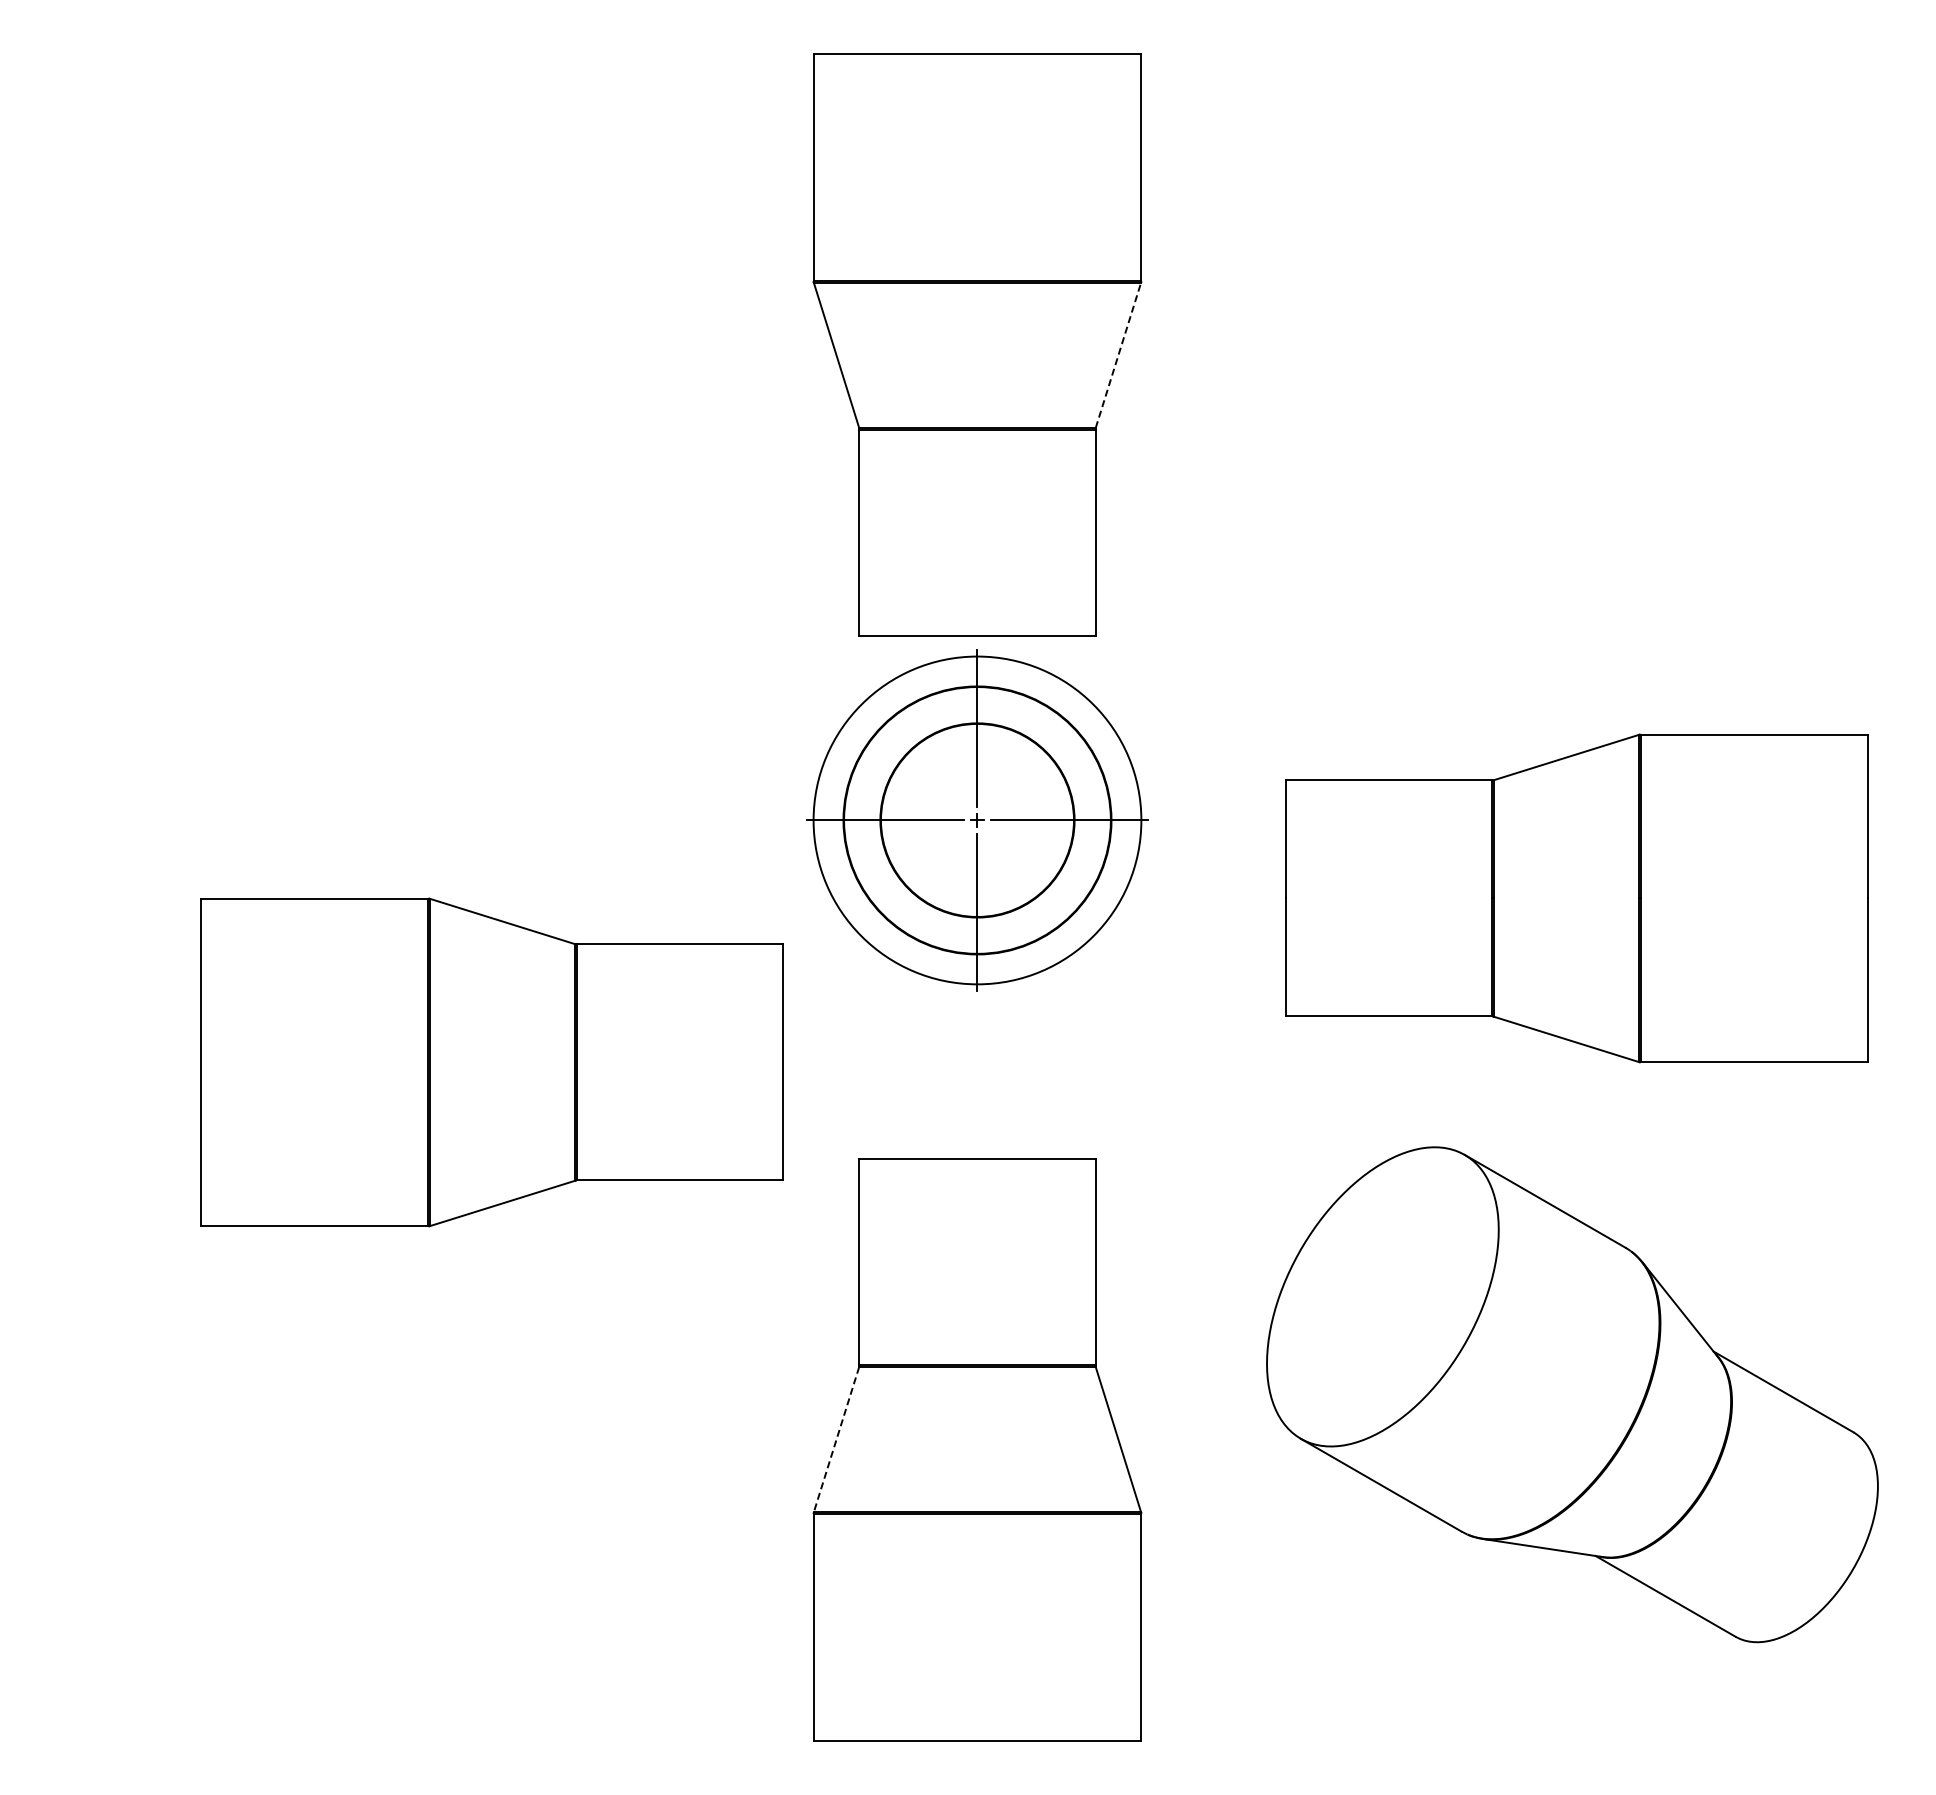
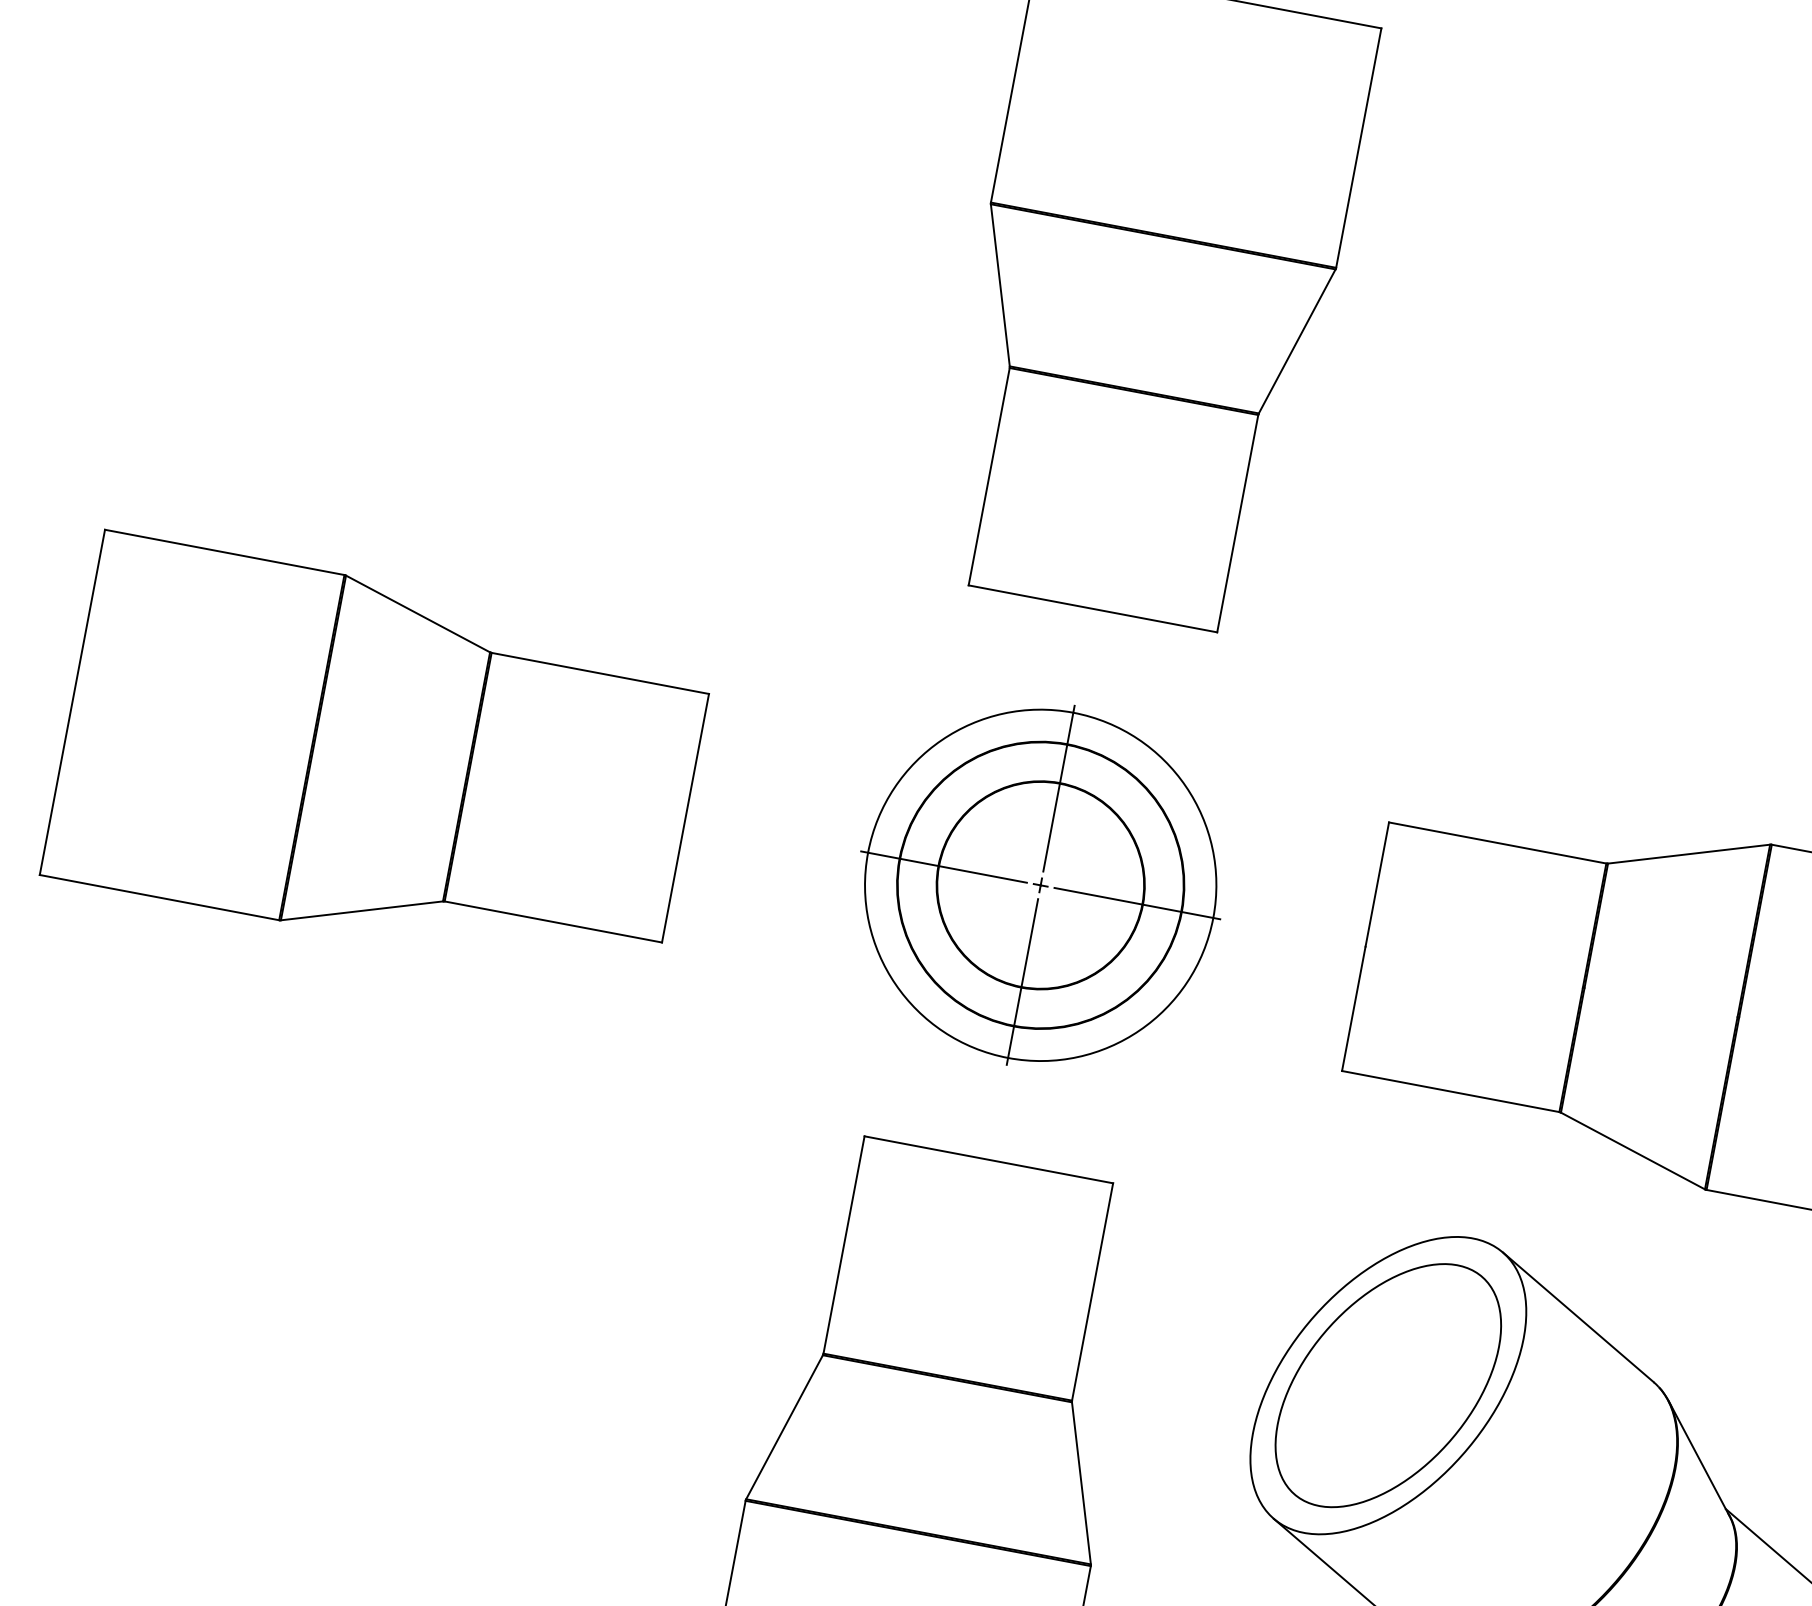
line: (1118, 354) -> (1297, 340), dashed -> solid
part: (977, 820) -> (1040, 885), moved
part: (491, 1062) -> (378, 760), moved
part: (1382, 1296) -> (1388, 1385), added
line: (836, 1440) -> (784, 1428), dashed -> solid

